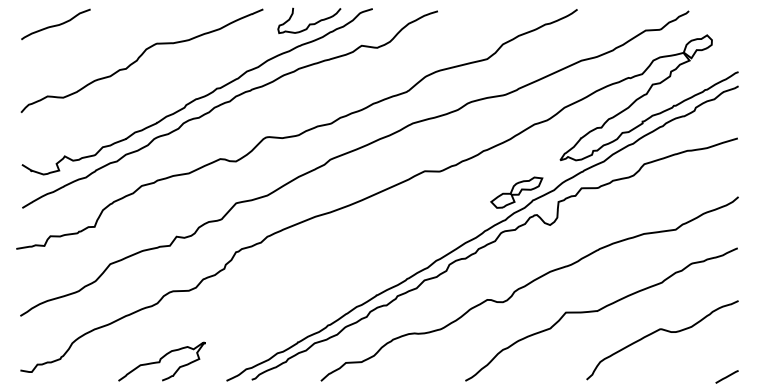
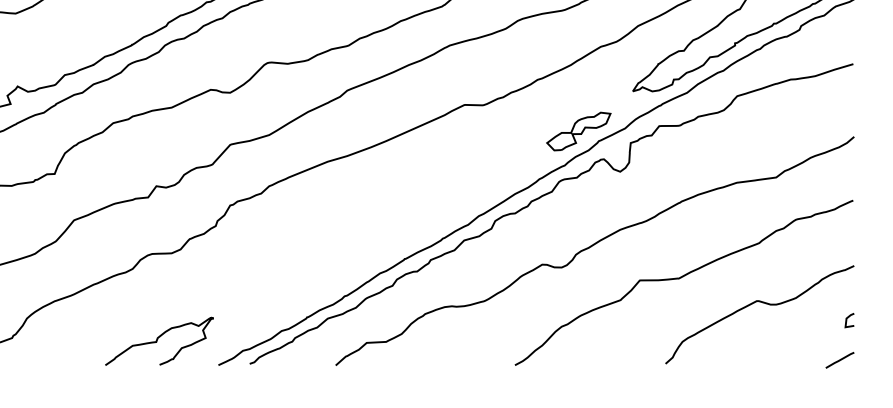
line: (733, 344) -> (847, 320), added
curve: (161, 360) -> (158, 339), moved

